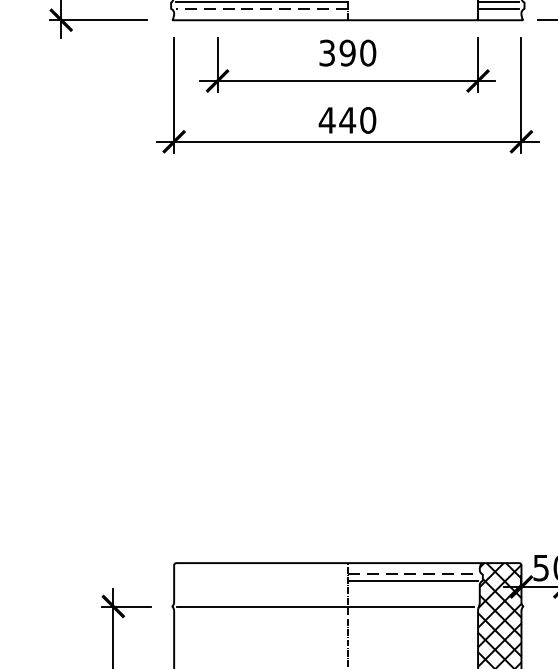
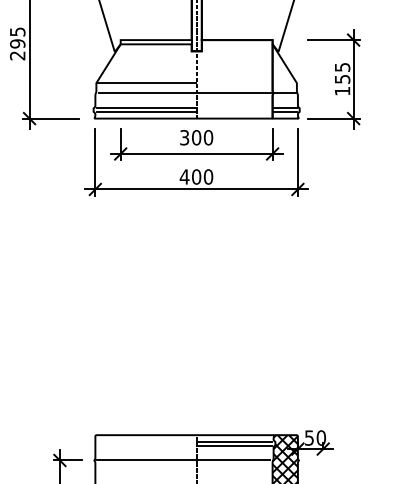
line: (261, 9) -> (146, 112), dashed -> solid
text: (347, 52) -> (196, 137), 390 -> 300
text: (347, 119) -> (196, 176), 440 -> 400
line: (412, 573) -> (234, 441), dashed -> solid

